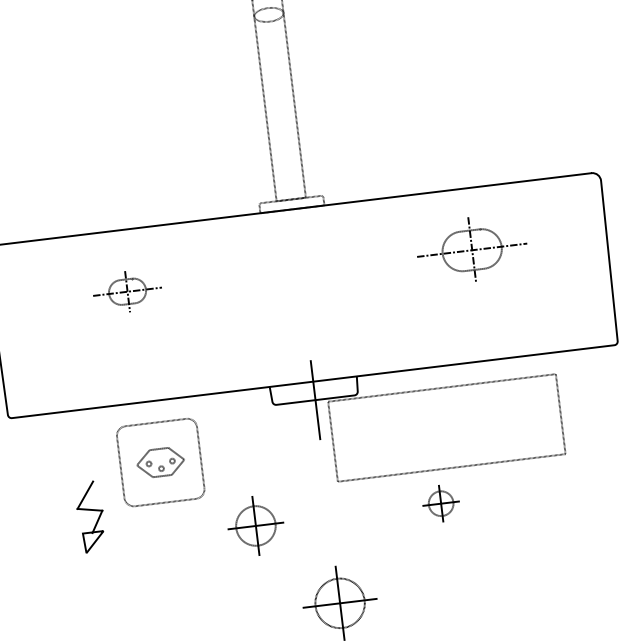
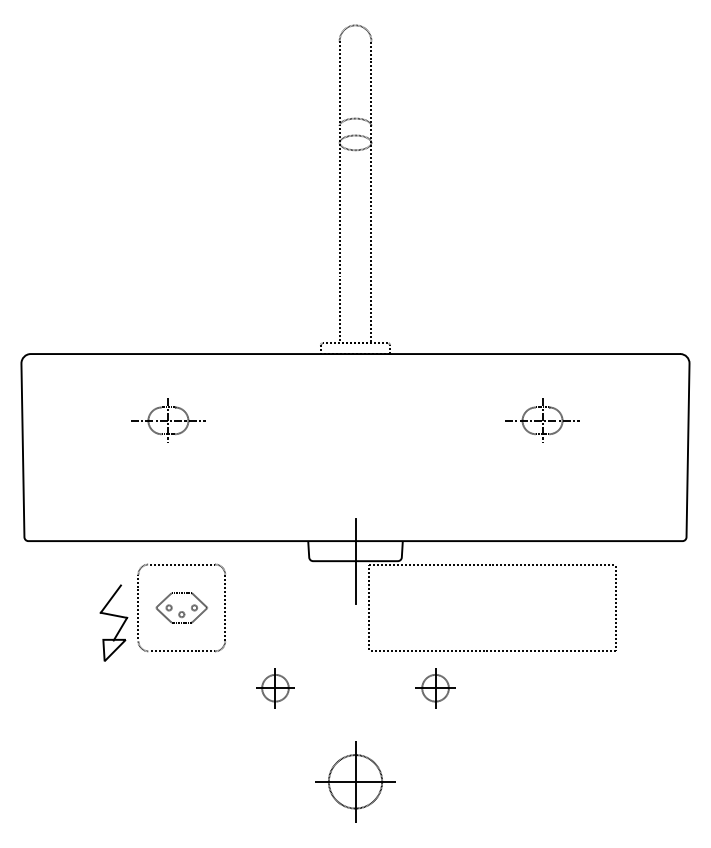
part: (472, 249) -> (542, 420), size x0.62
part: (441, 503) -> (435, 688), moved
part: (90, 516) -> (113, 622), moved
part: (256, 526) -> (275, 688), size x0.62

